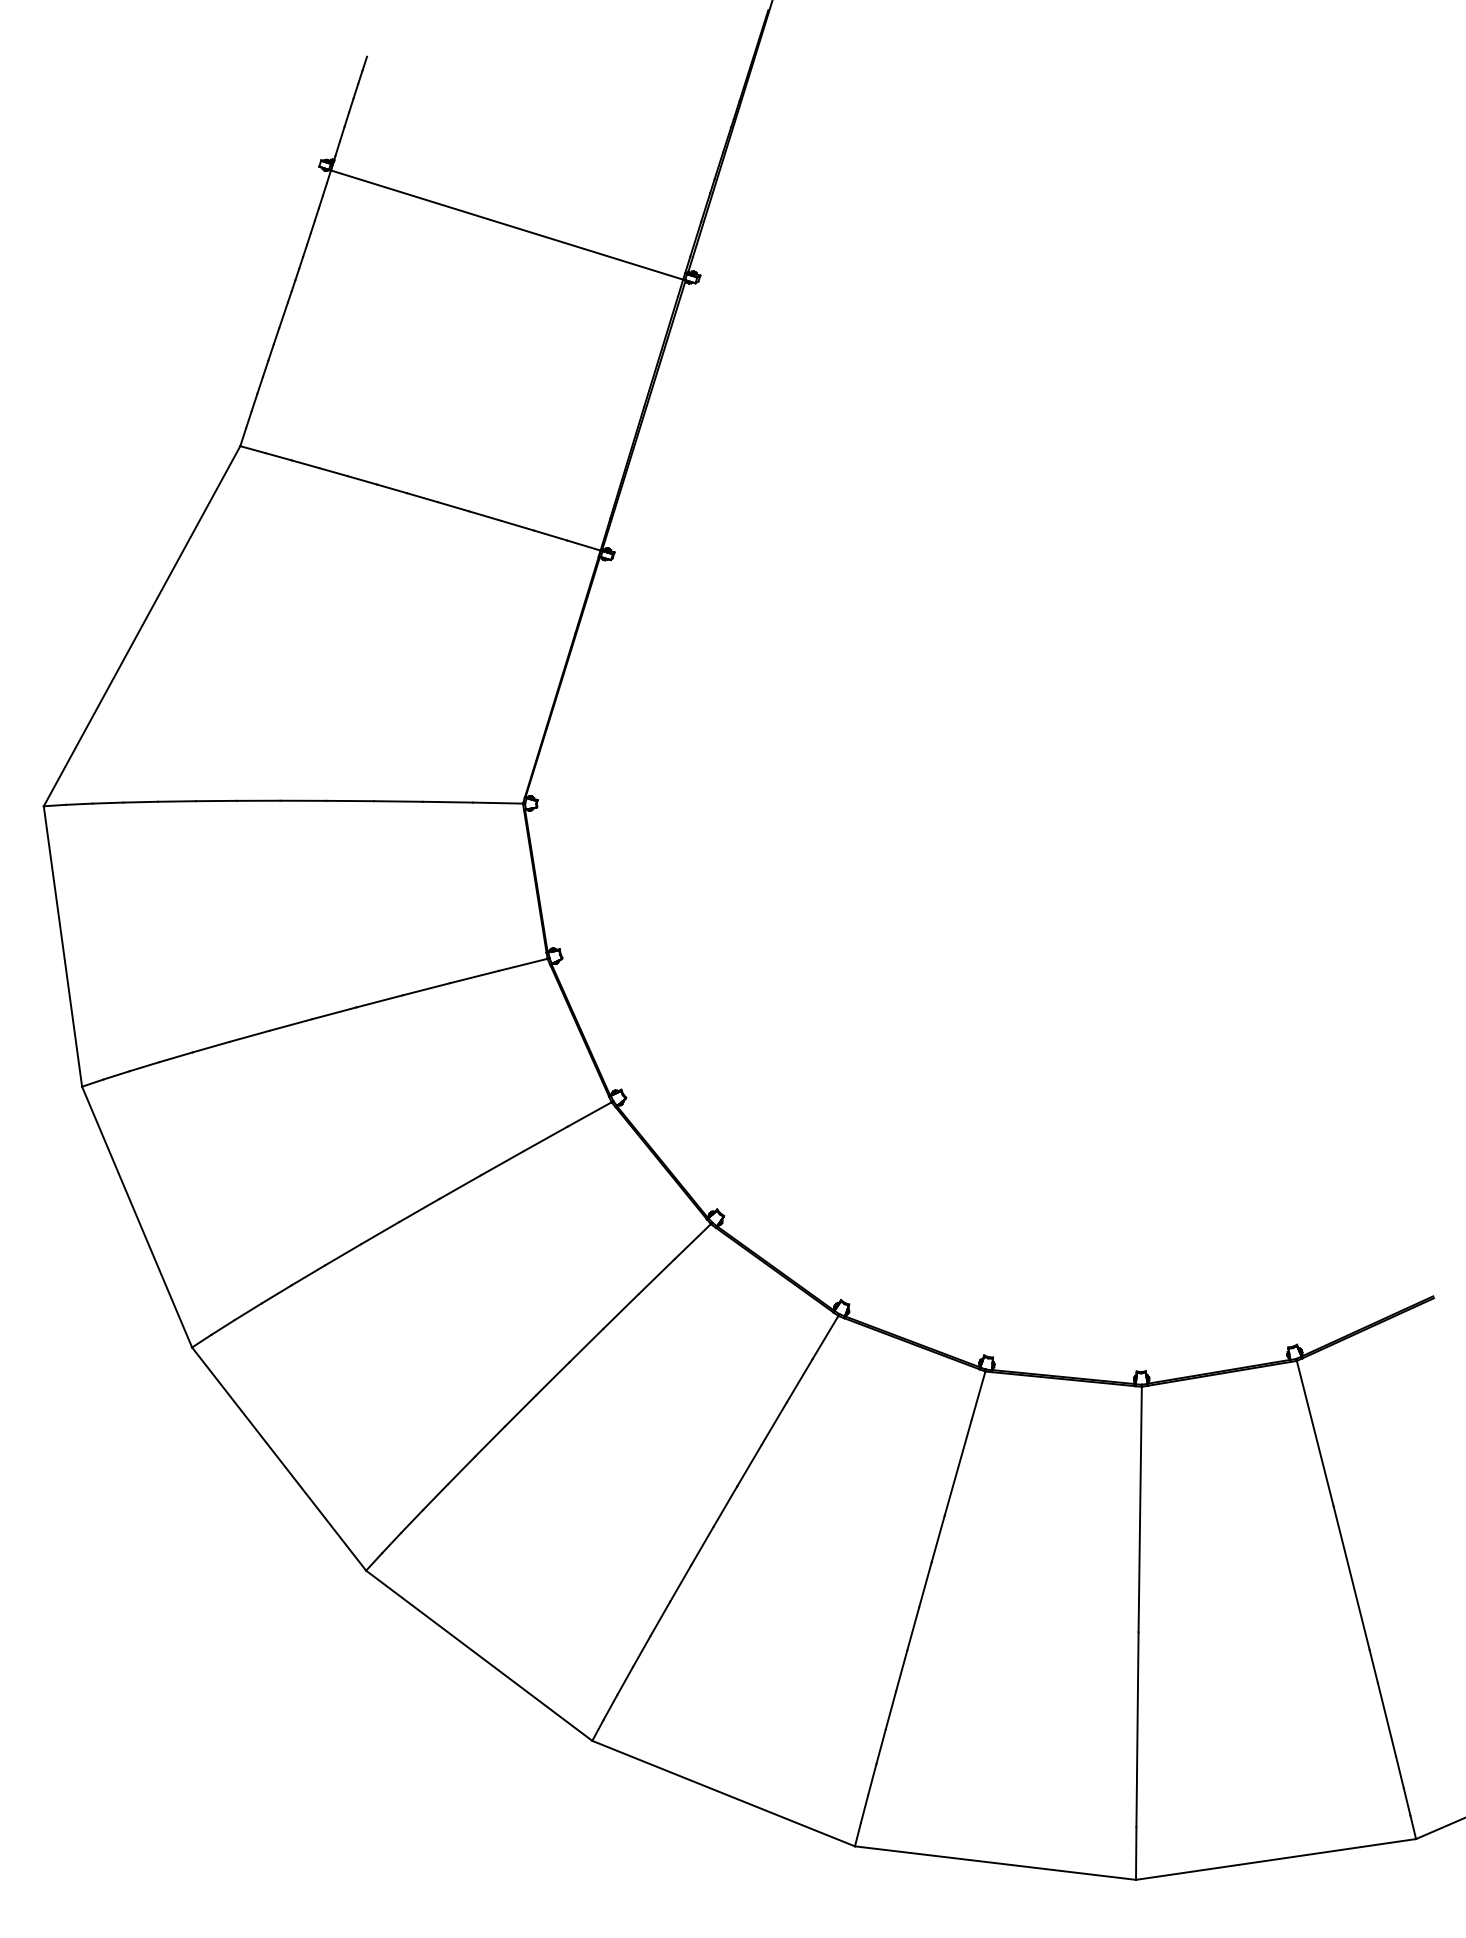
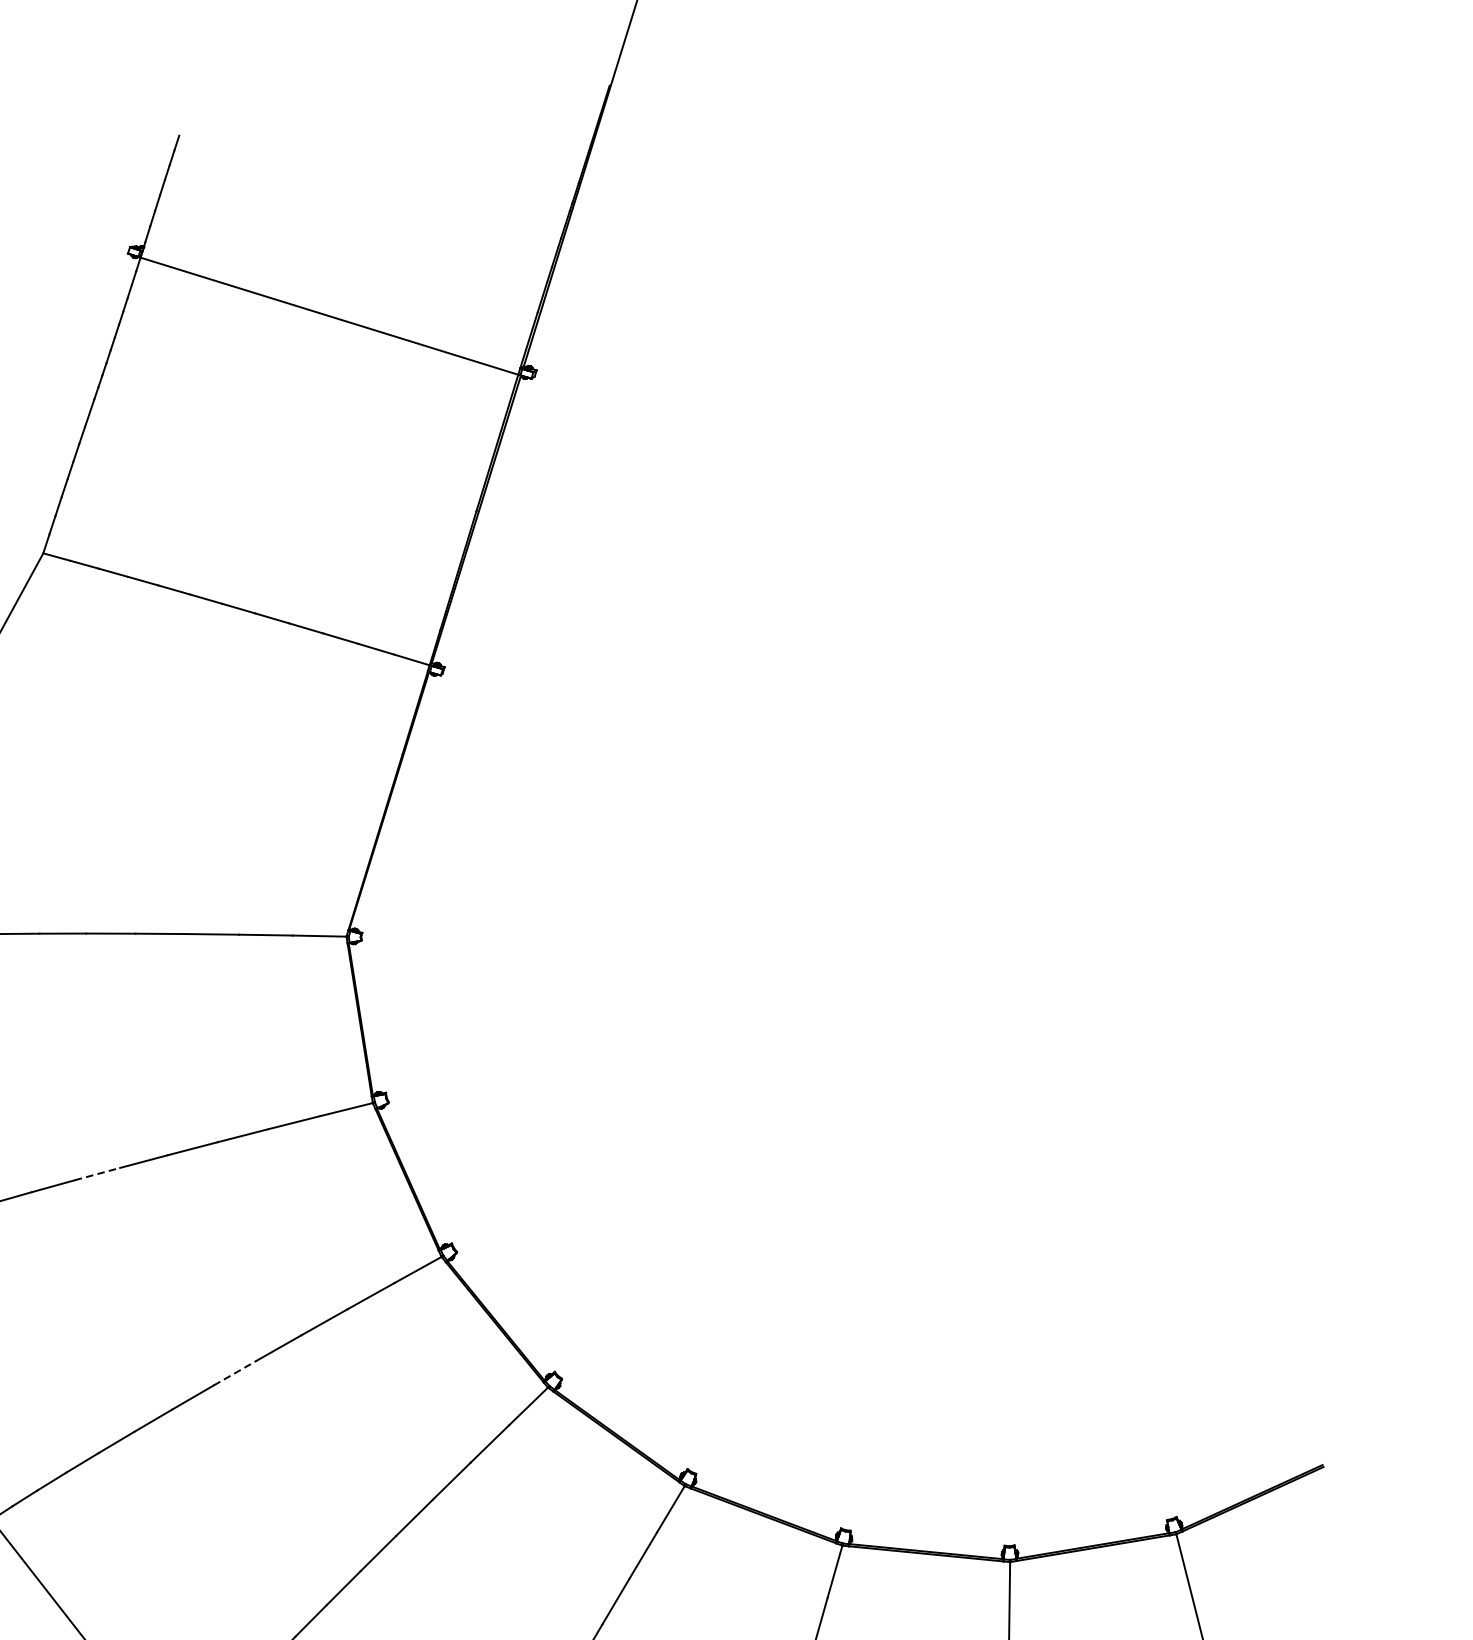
line: (290, 1025) -> (97, 1174), solid -> dashed
line: (419, 1210) -> (235, 1372), solid -> dashed

